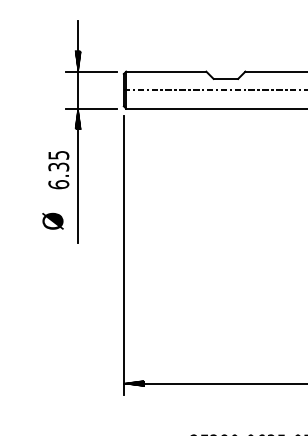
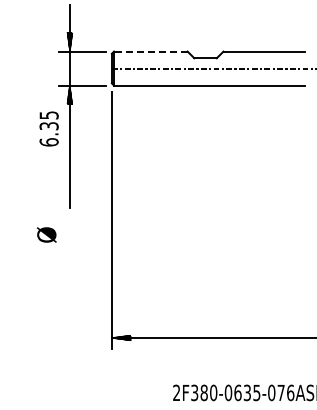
line: (165, 71) -> (150, 51), solid -> dashed
text: (58, 169) -> (48, 128), moved
text: (52, 220) -> (46, 234), moved

